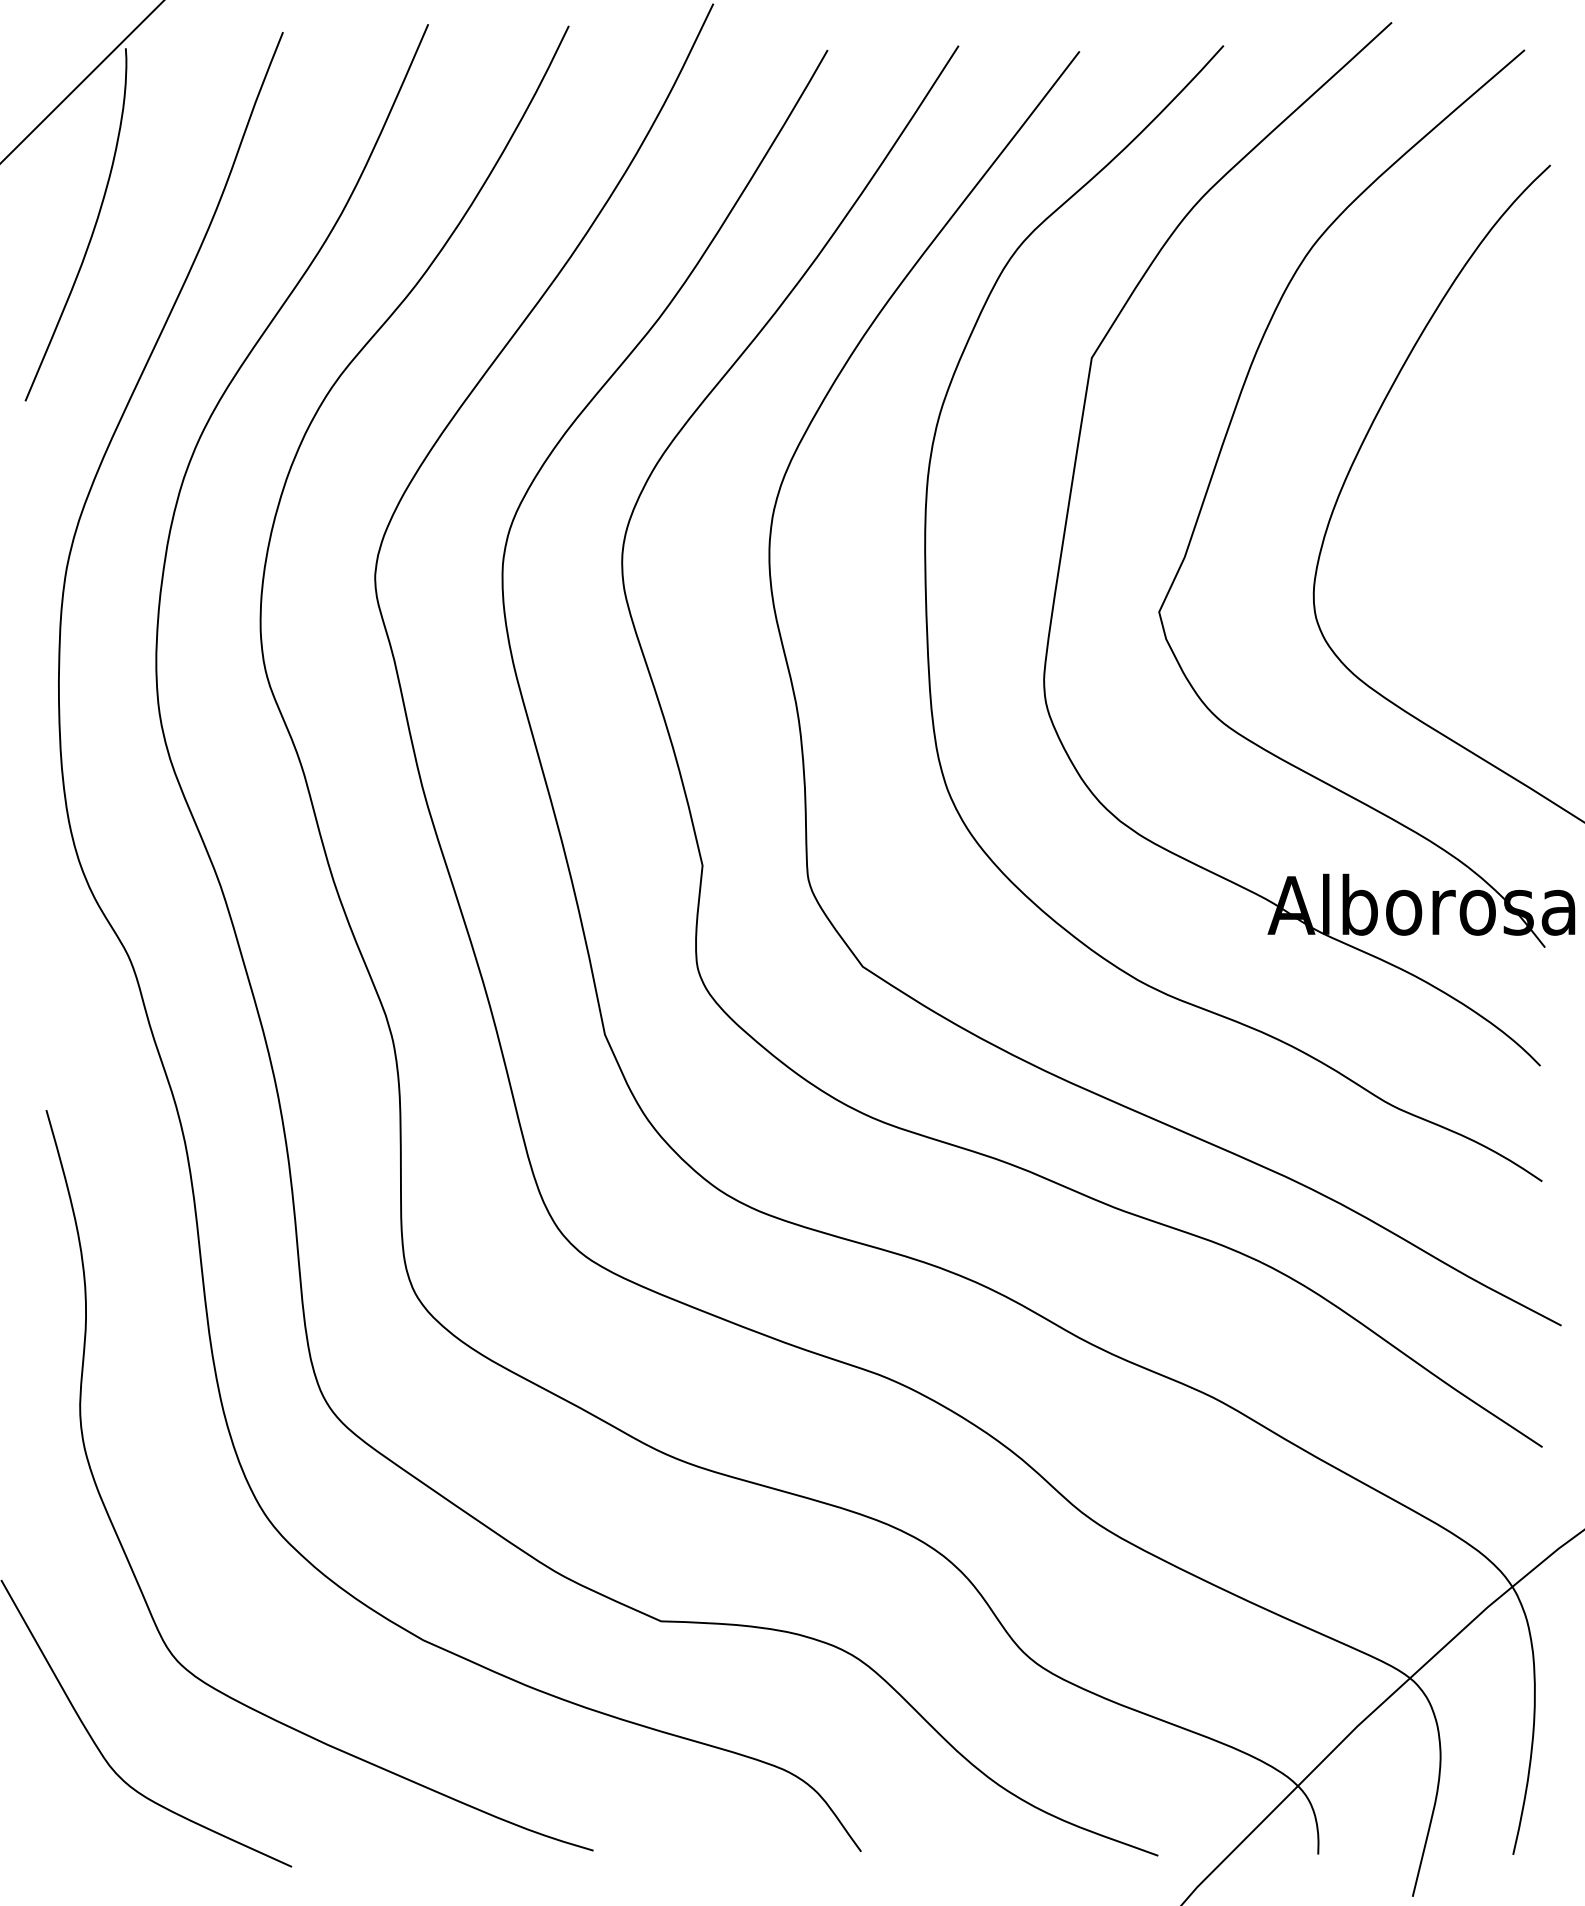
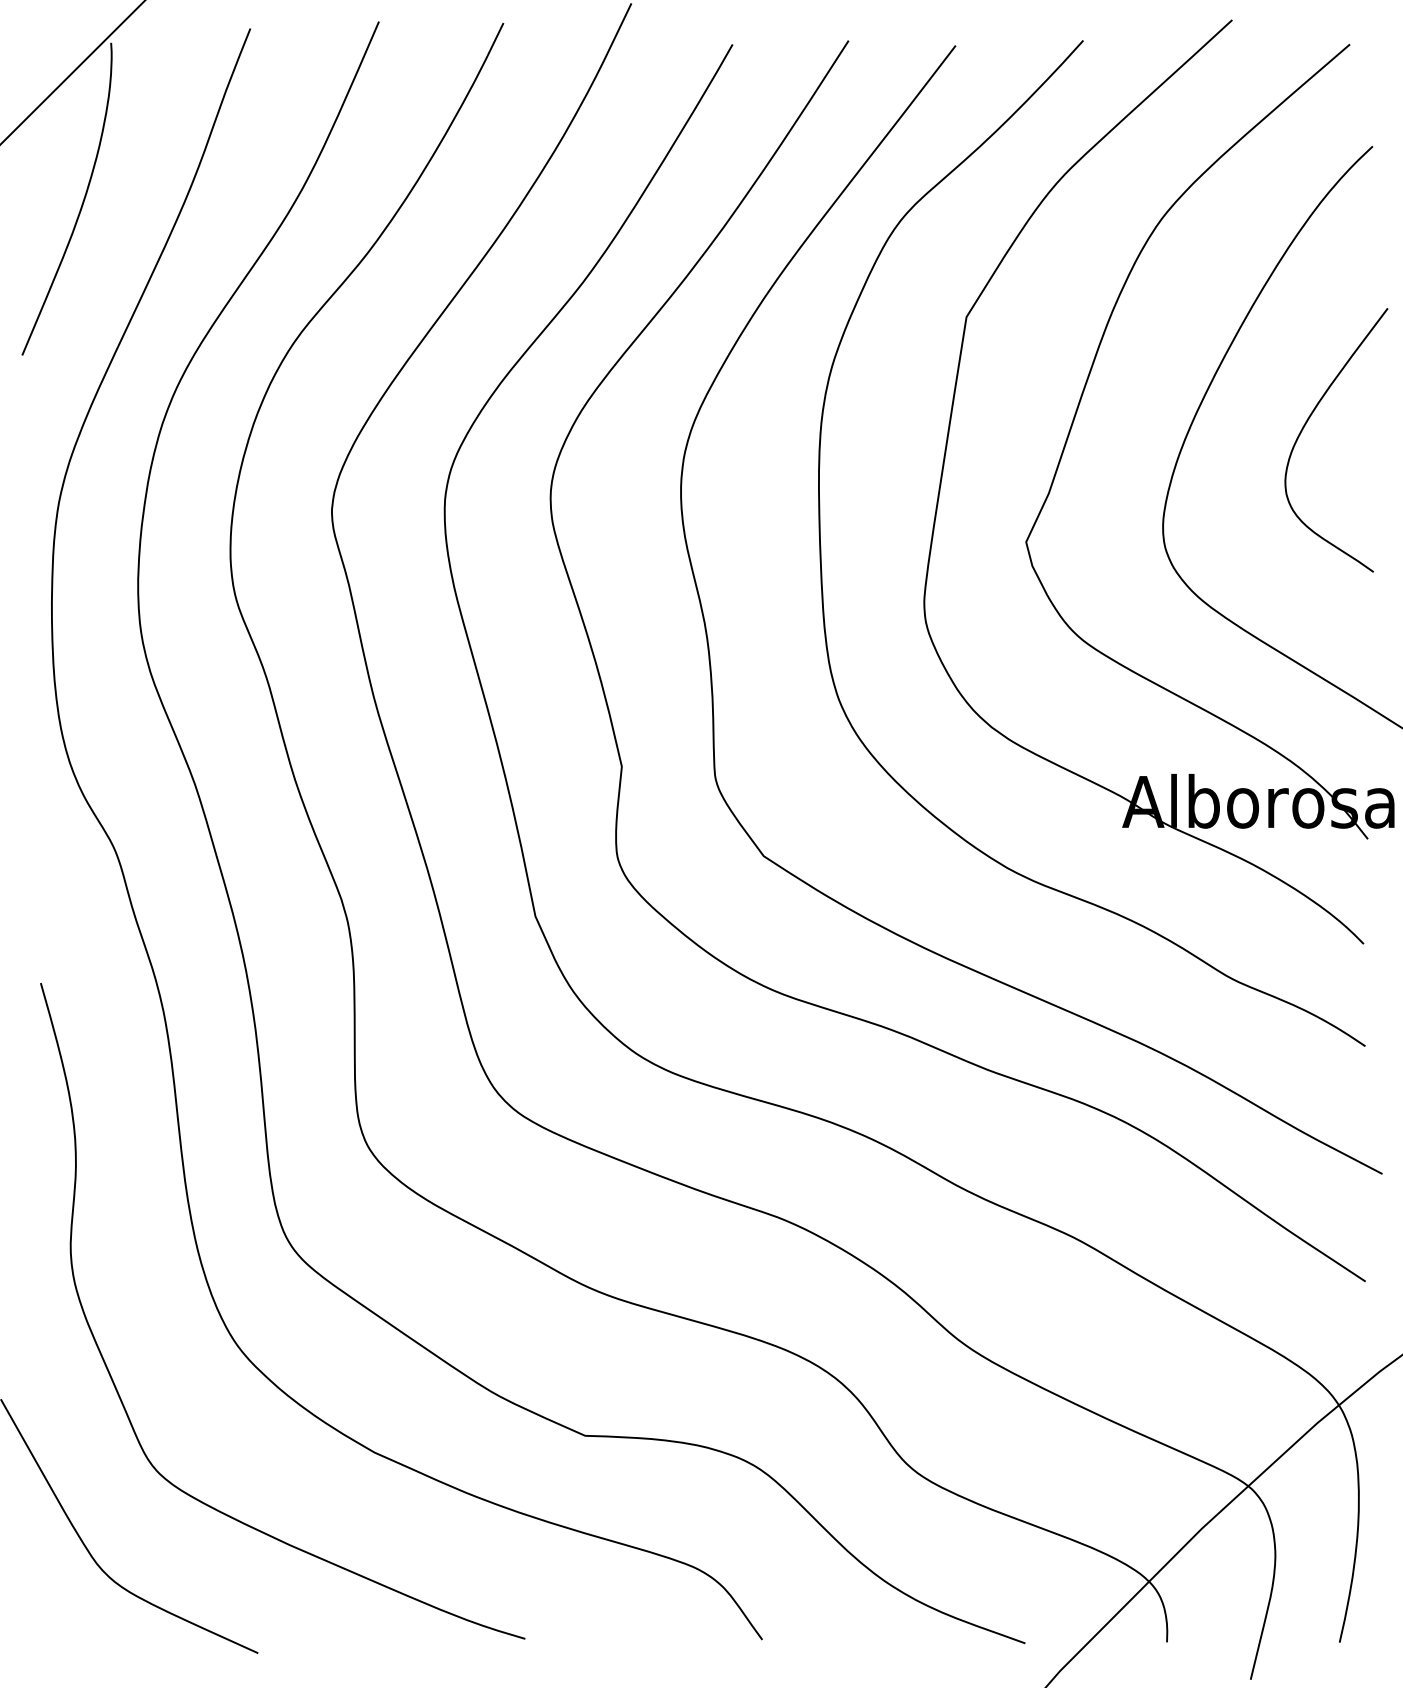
curve: (1475, 479) -> (1306, 424), added

